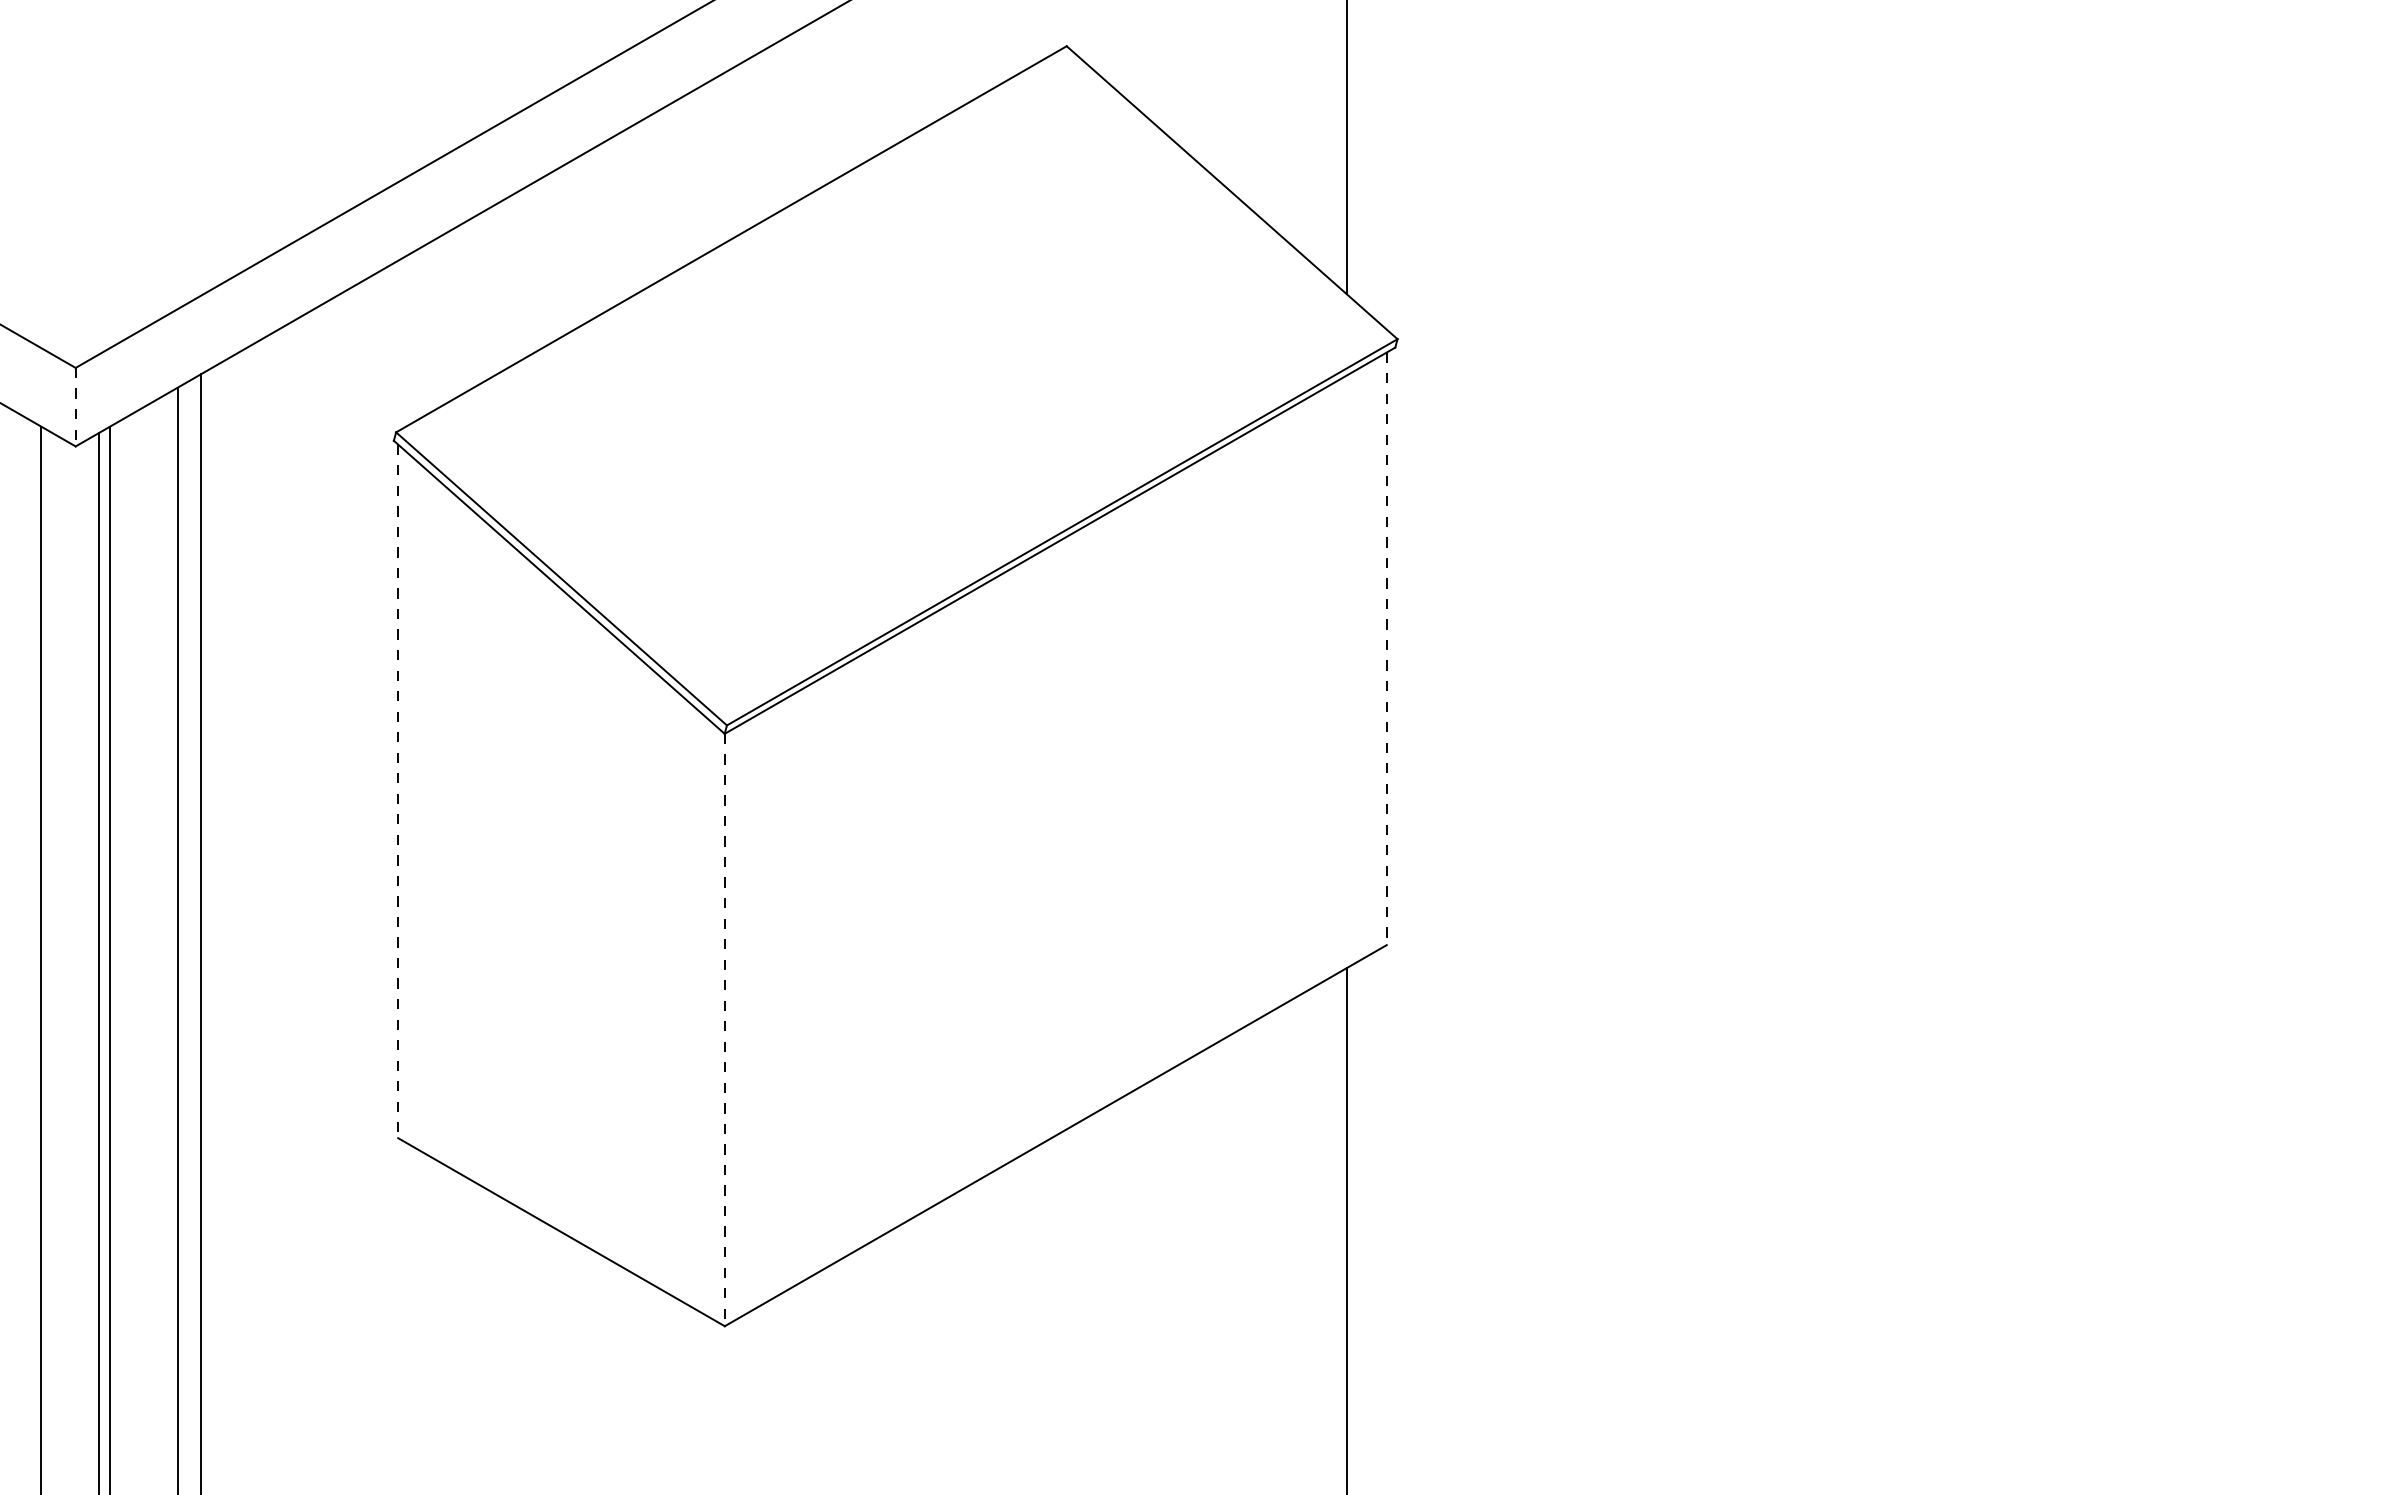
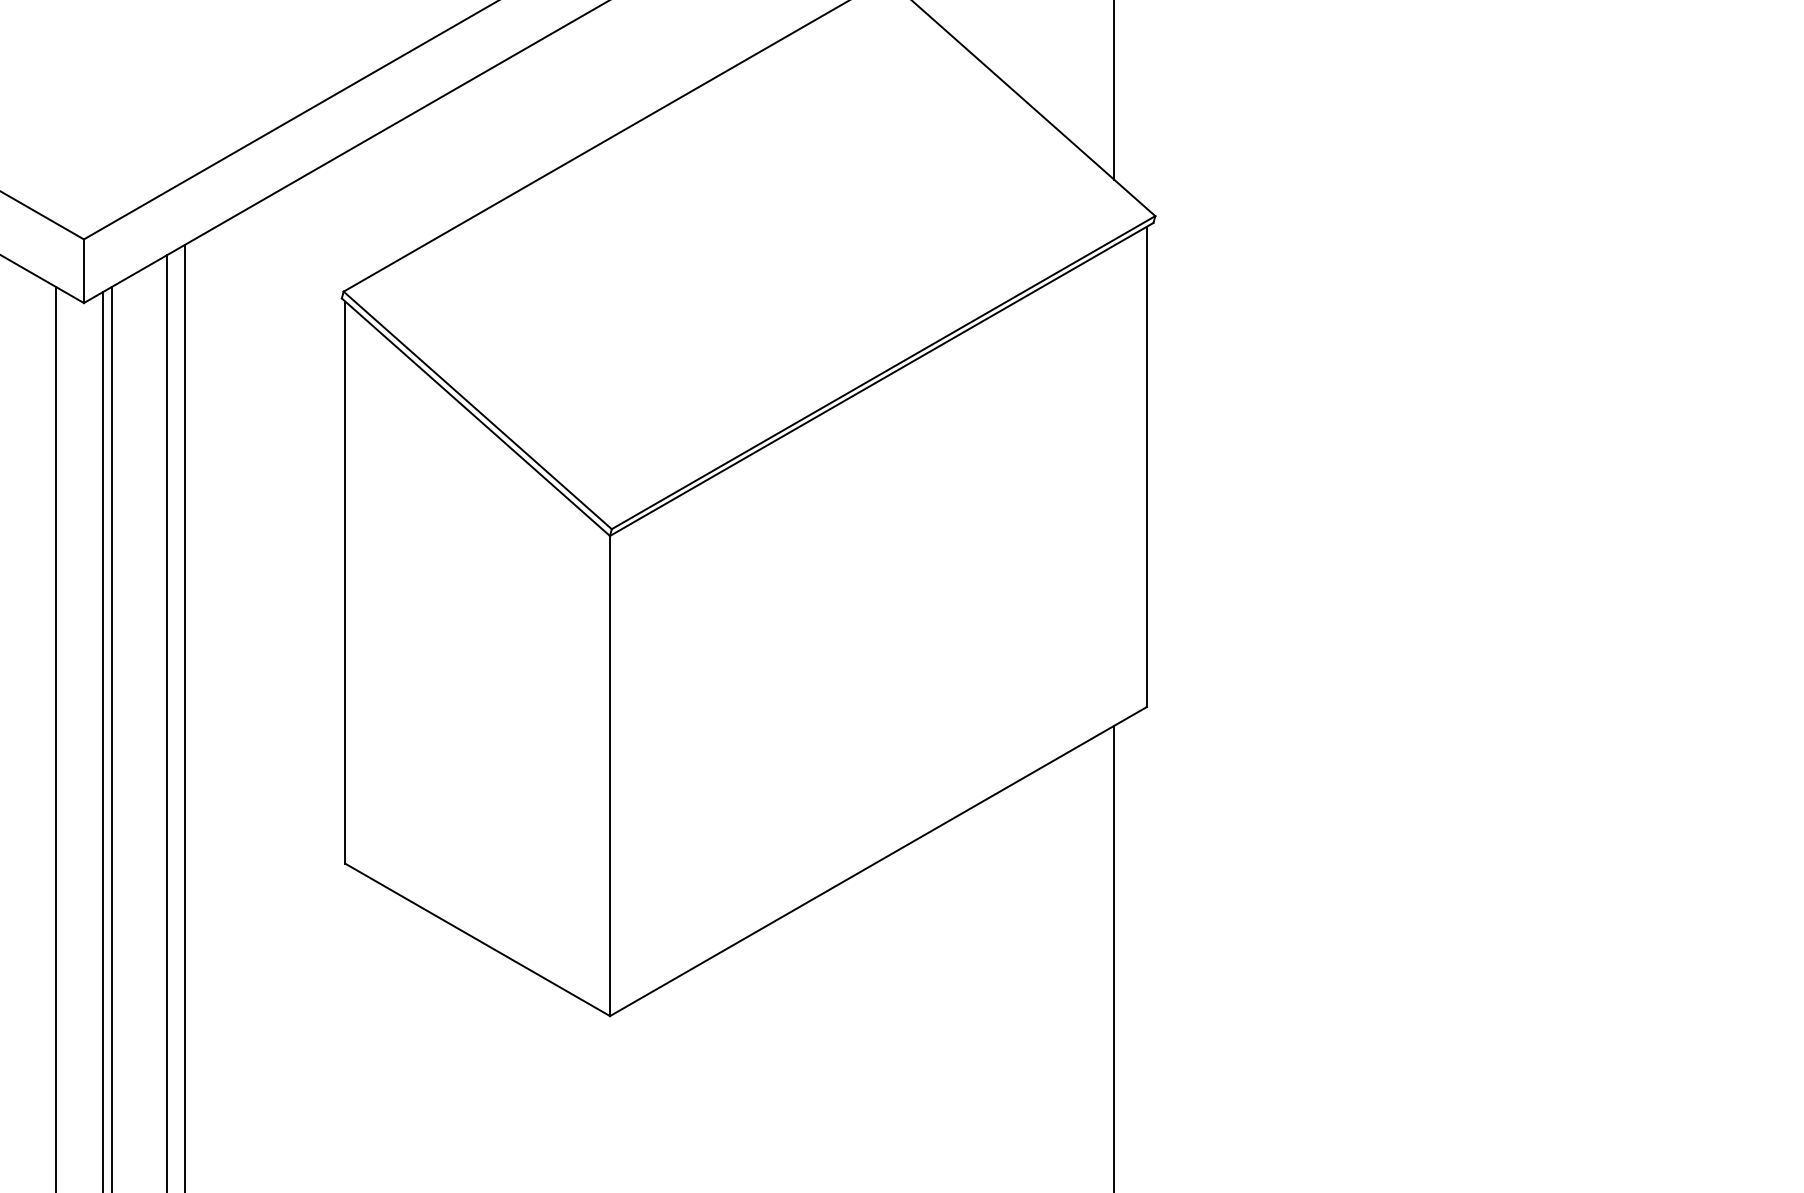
line: (75, 407) -> (83, 271), dashed -> solid
line: (1386, 649) -> (1146, 467), dashed -> solid
line: (398, 791) -> (345, 582), dashed -> solid
line: (724, 1030) -> (609, 776), dashed -> solid

